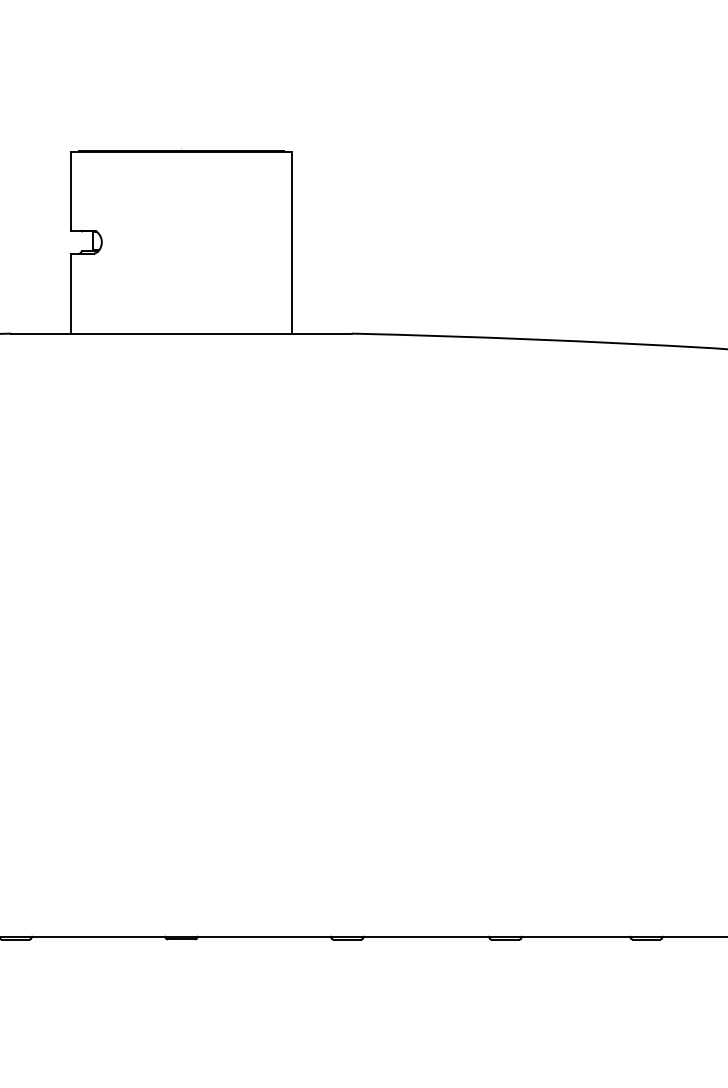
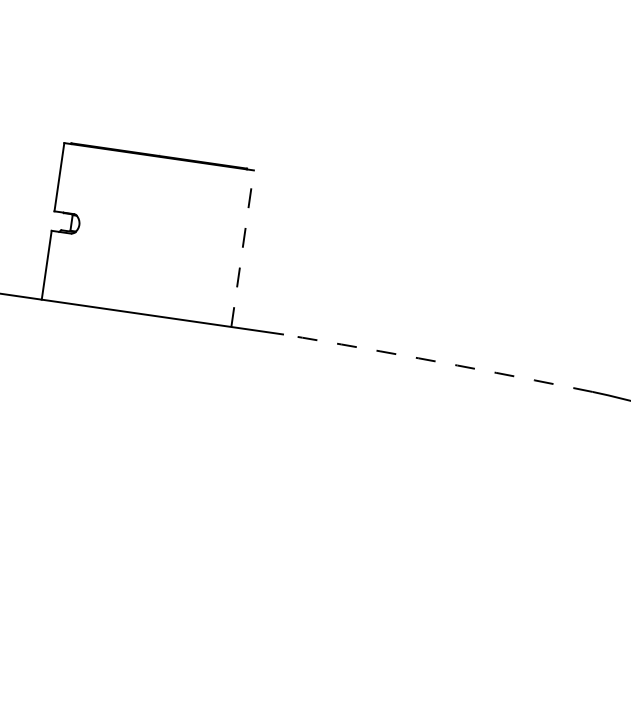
line: (291, 242) -> (242, 248), solid -> dashed
arc: (532, 339) -> (437, 361), solid -> dashed

